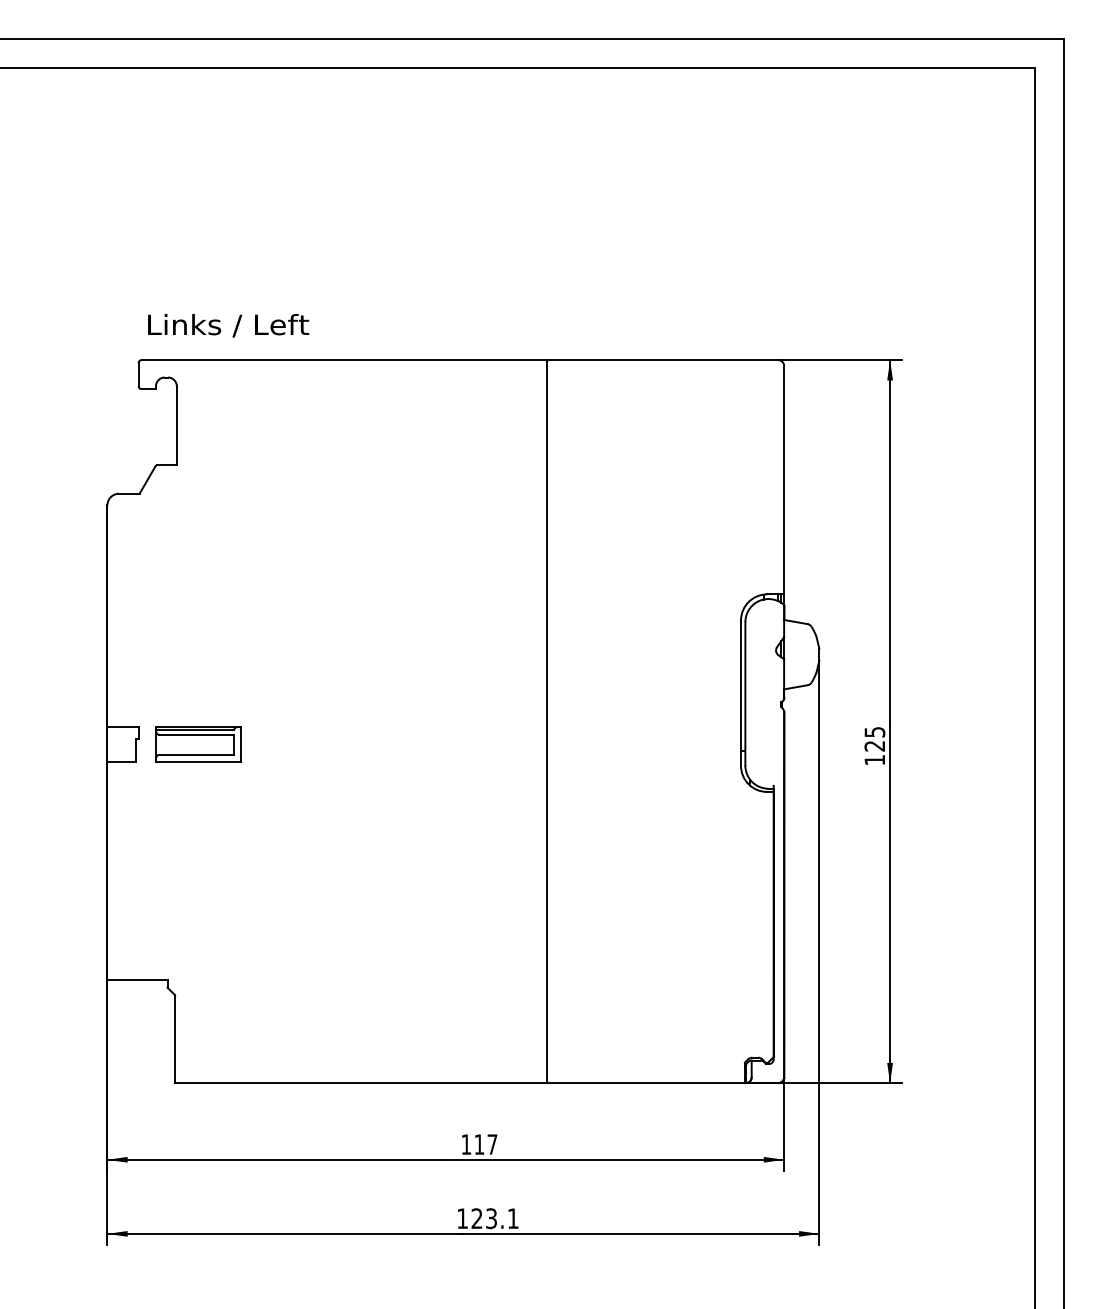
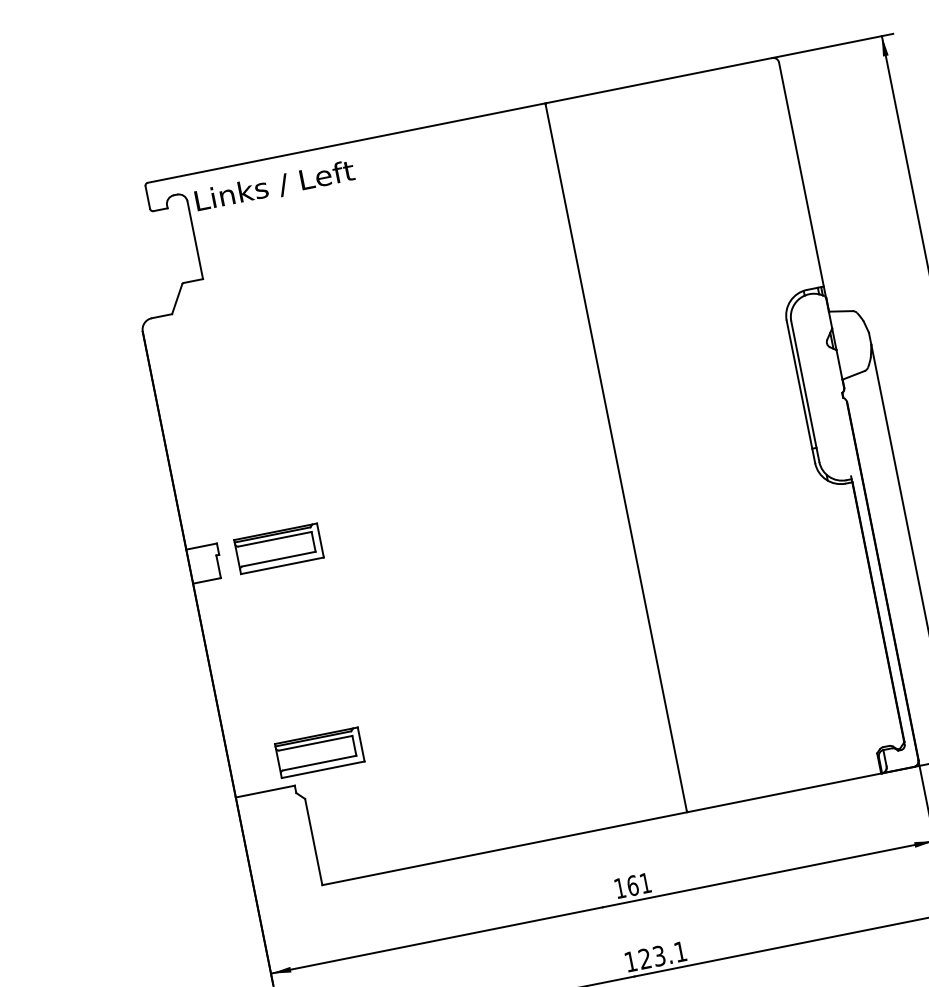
text: (228, 325) -> (274, 186), moved
part: (198, 952) -> (319, 752), added
text: (485, 1144) -> (638, 884), 117 -> 161

